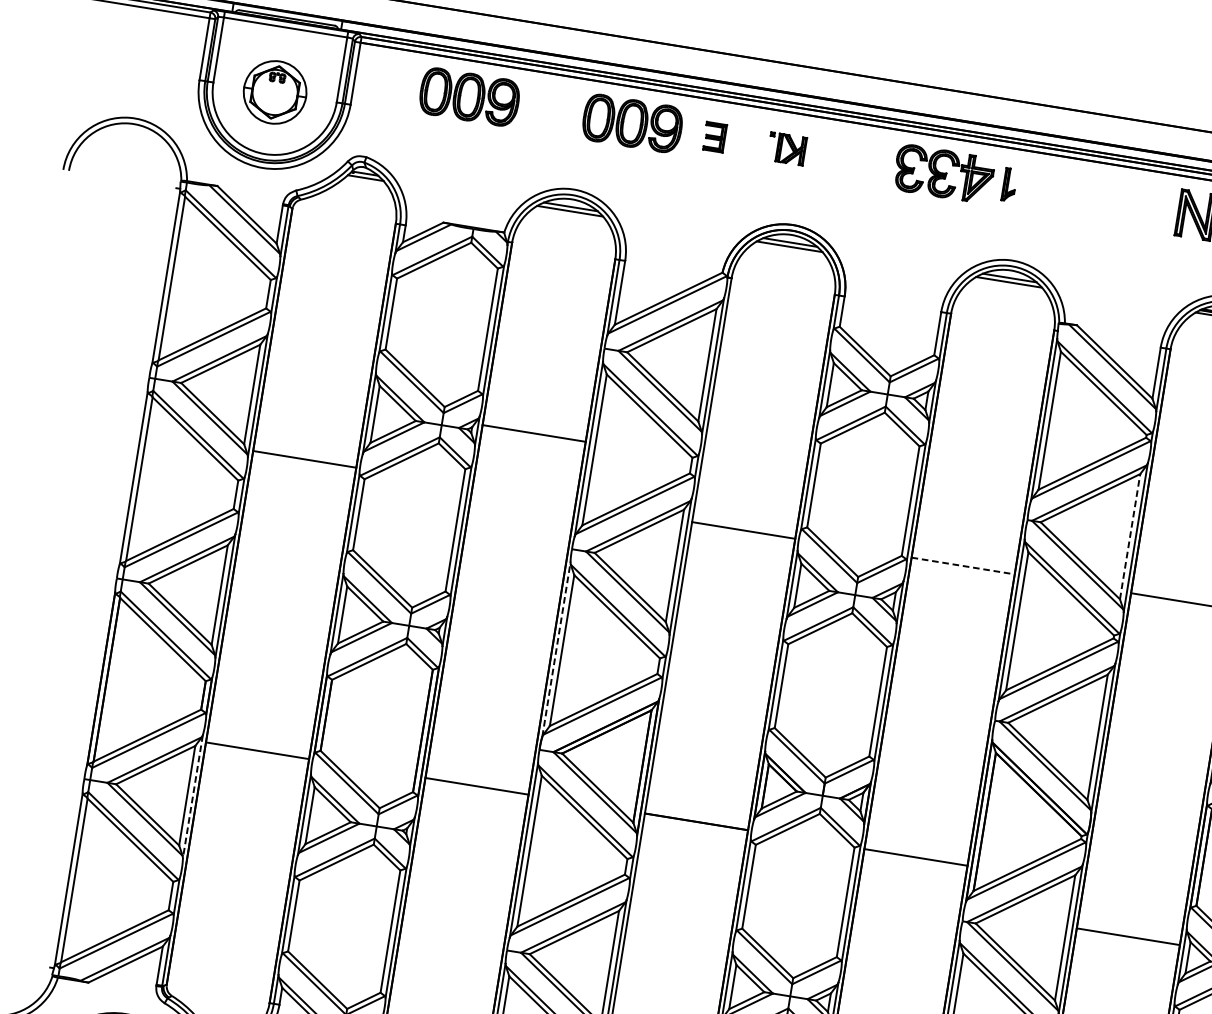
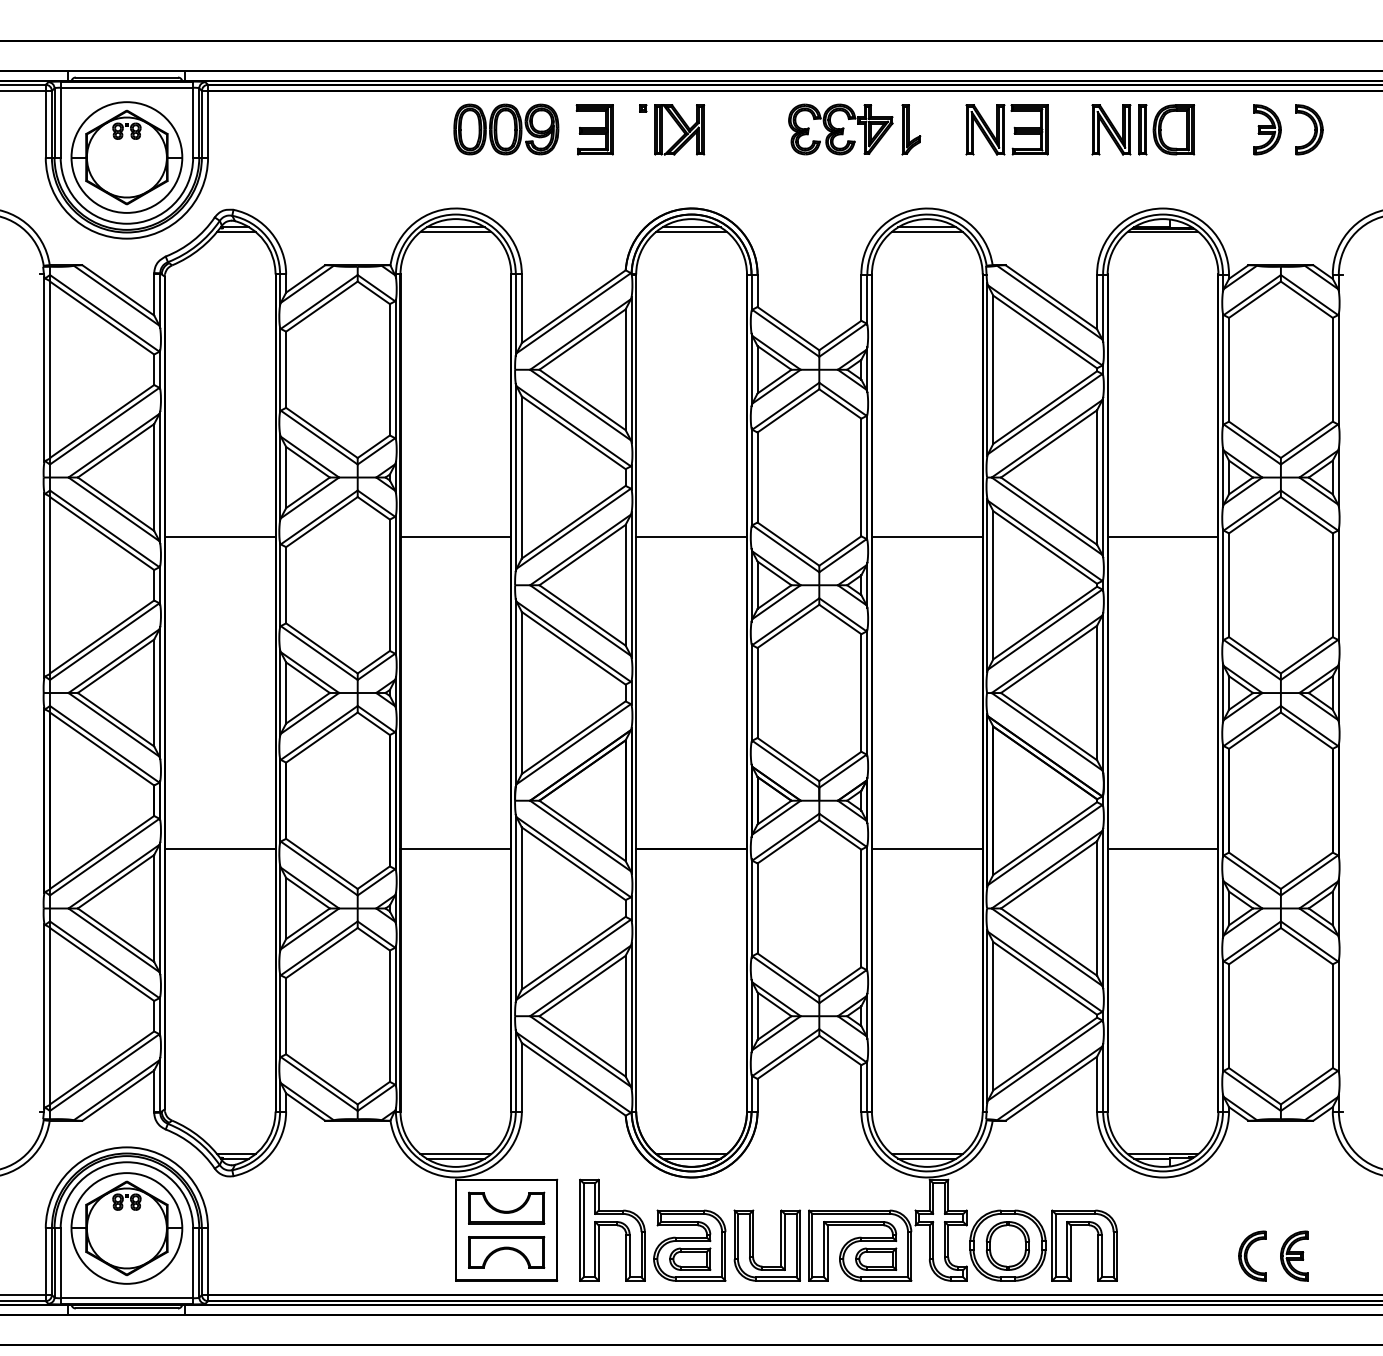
part: (274, 92) -> (126, 157), size x1.67
part: (469, 97) -> (331, 129), removed
part: (714, 136) -> (594, 129), size x1.67
part: (787, 148) -> (672, 129), size x1.67
part: (1009, 184) -> (911, 129), size x1.43
part: (1098, 199) -> (1006, 129), added
line: (533, 433) -> (455, 536), moved
line: (1130, 536) -> (1097, 477), dashed -> solid
line: (963, 566) -> (927, 536), dashed -> solid
line: (556, 650) -> (515, 693), dashed -> solid
line: (193, 796) -> (160, 908), dashed -> solid
line: (1127, 936) -> (1162, 849), moved

